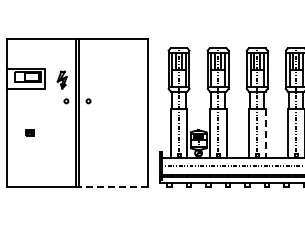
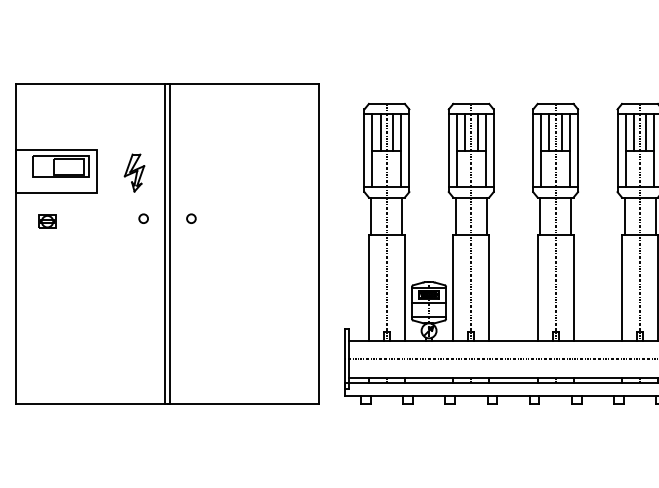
part: (29, 132) -> (46, 221), moved
line: (265, 133) -> (573, 288), dashed -> solid
line: (112, 187) -> (243, 404), dashed -> solid

